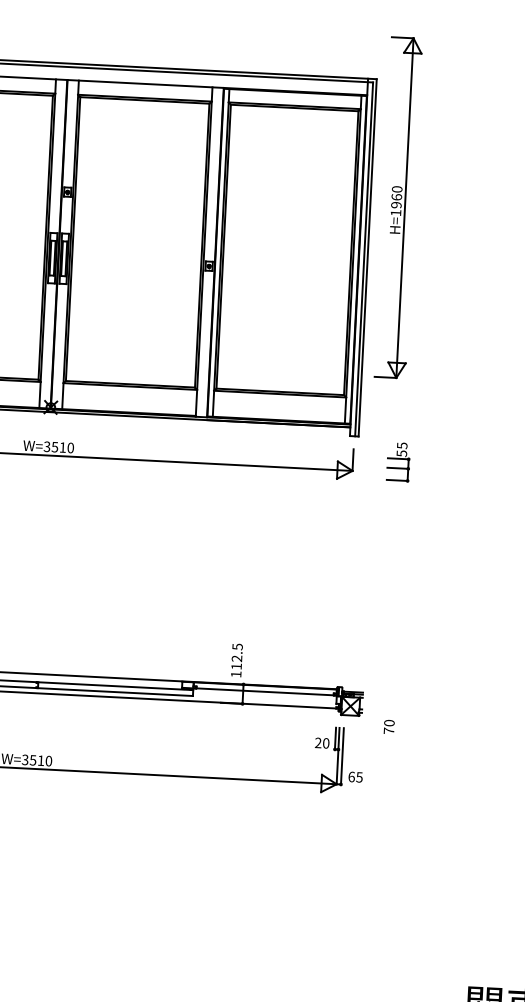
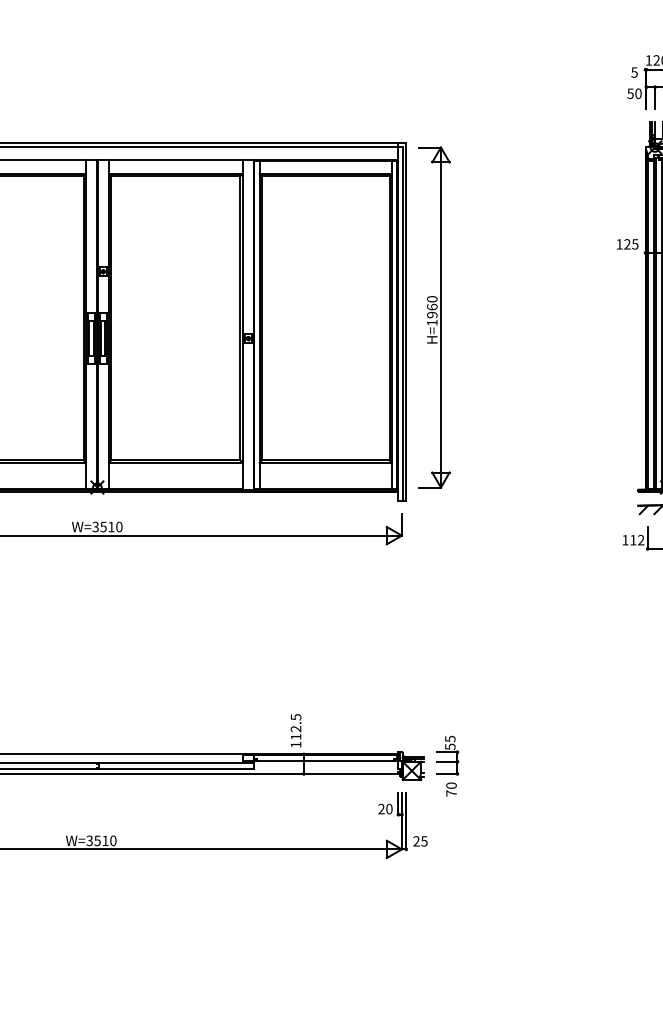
part: (398, 207) -> (434, 317), moved
part: (398, 462) -> (447, 755), moved
text: (351, 777) -> (416, 841), 65 -> 25

